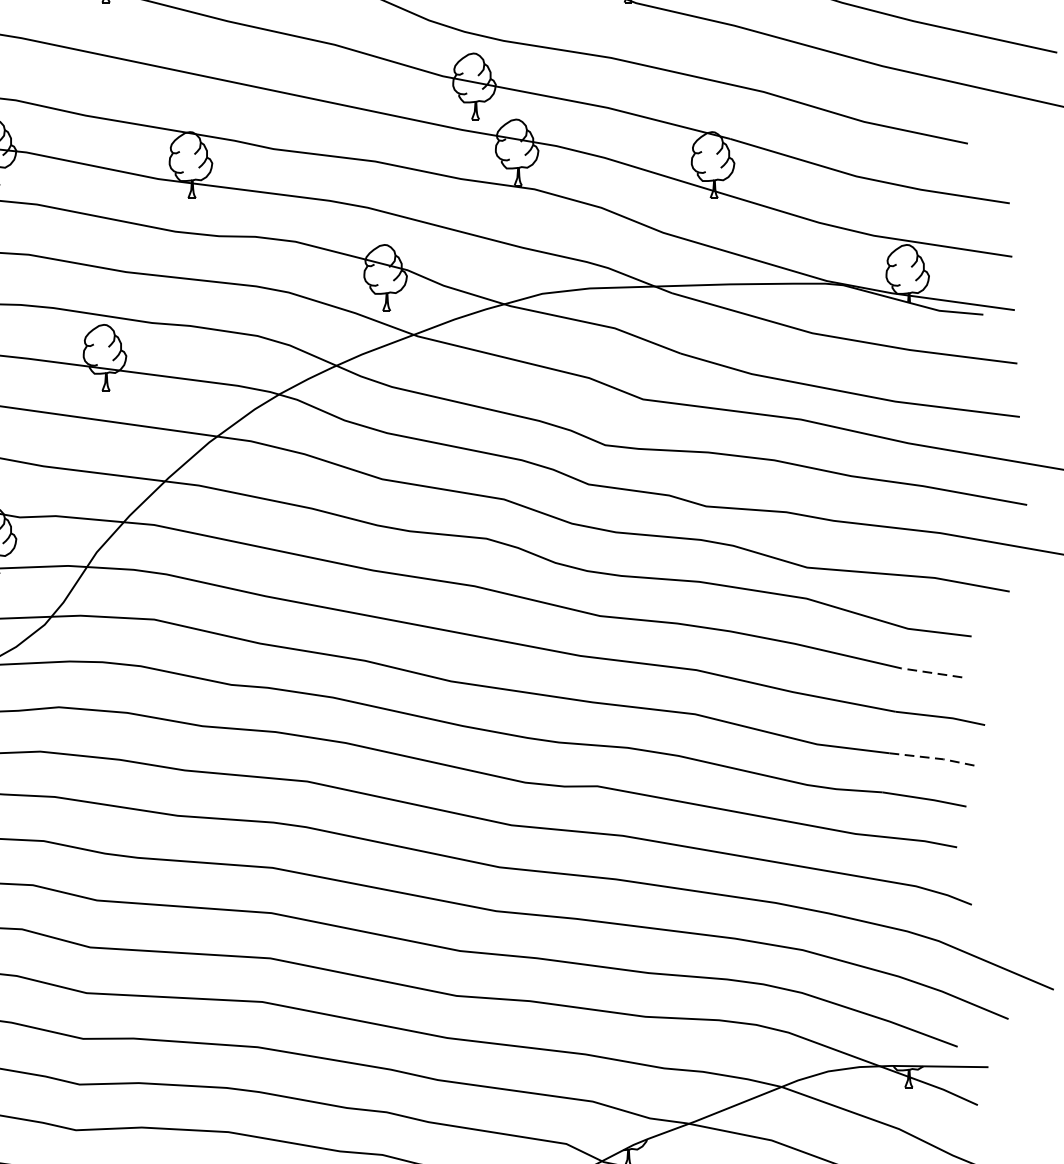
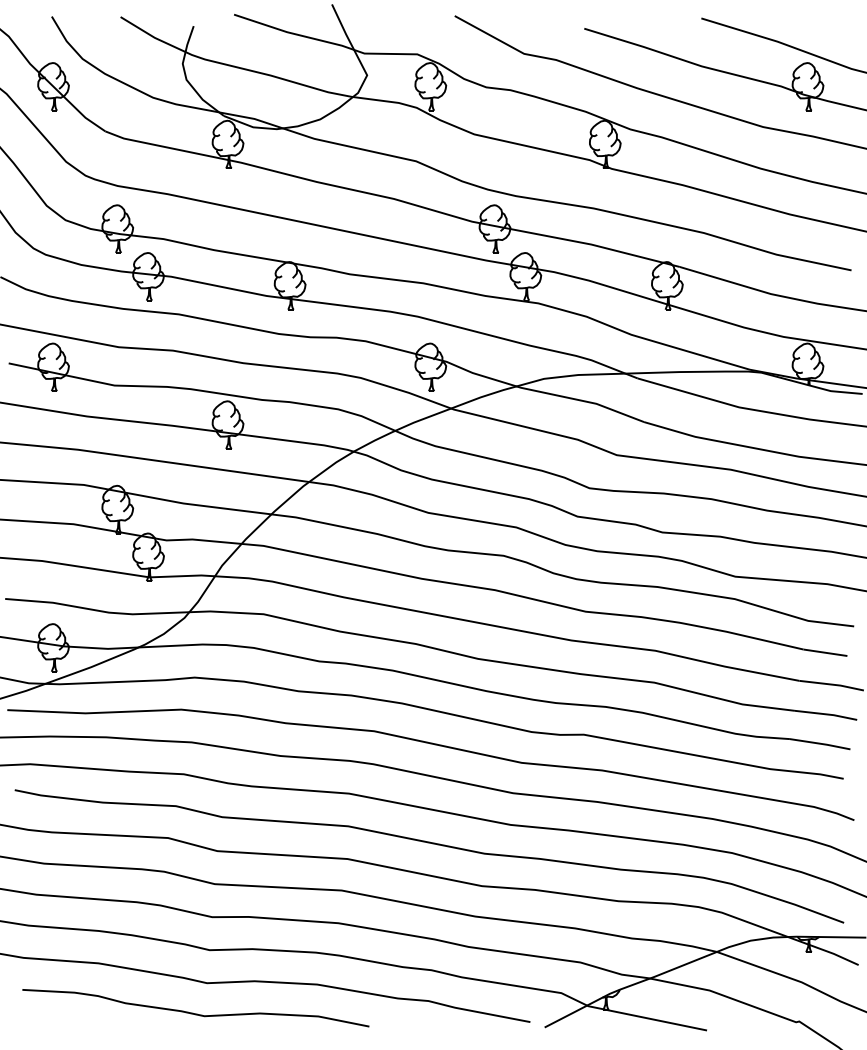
line: (930, 672) -> (824, 652), dashed -> solid
line: (934, 758) -> (827, 714), dashed -> solid

